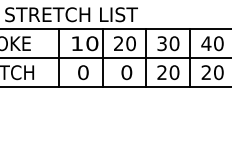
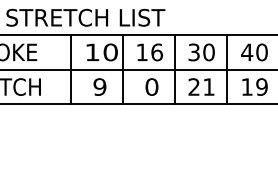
text: (125, 43) -> (150, 52), 20 -> 16
text: (83, 72) -> (100, 86), 0 -> 9
text: (174, 72) -> (208, 86), 20 -> 21
text: (212, 72) -> (254, 86), 20 -> 19

